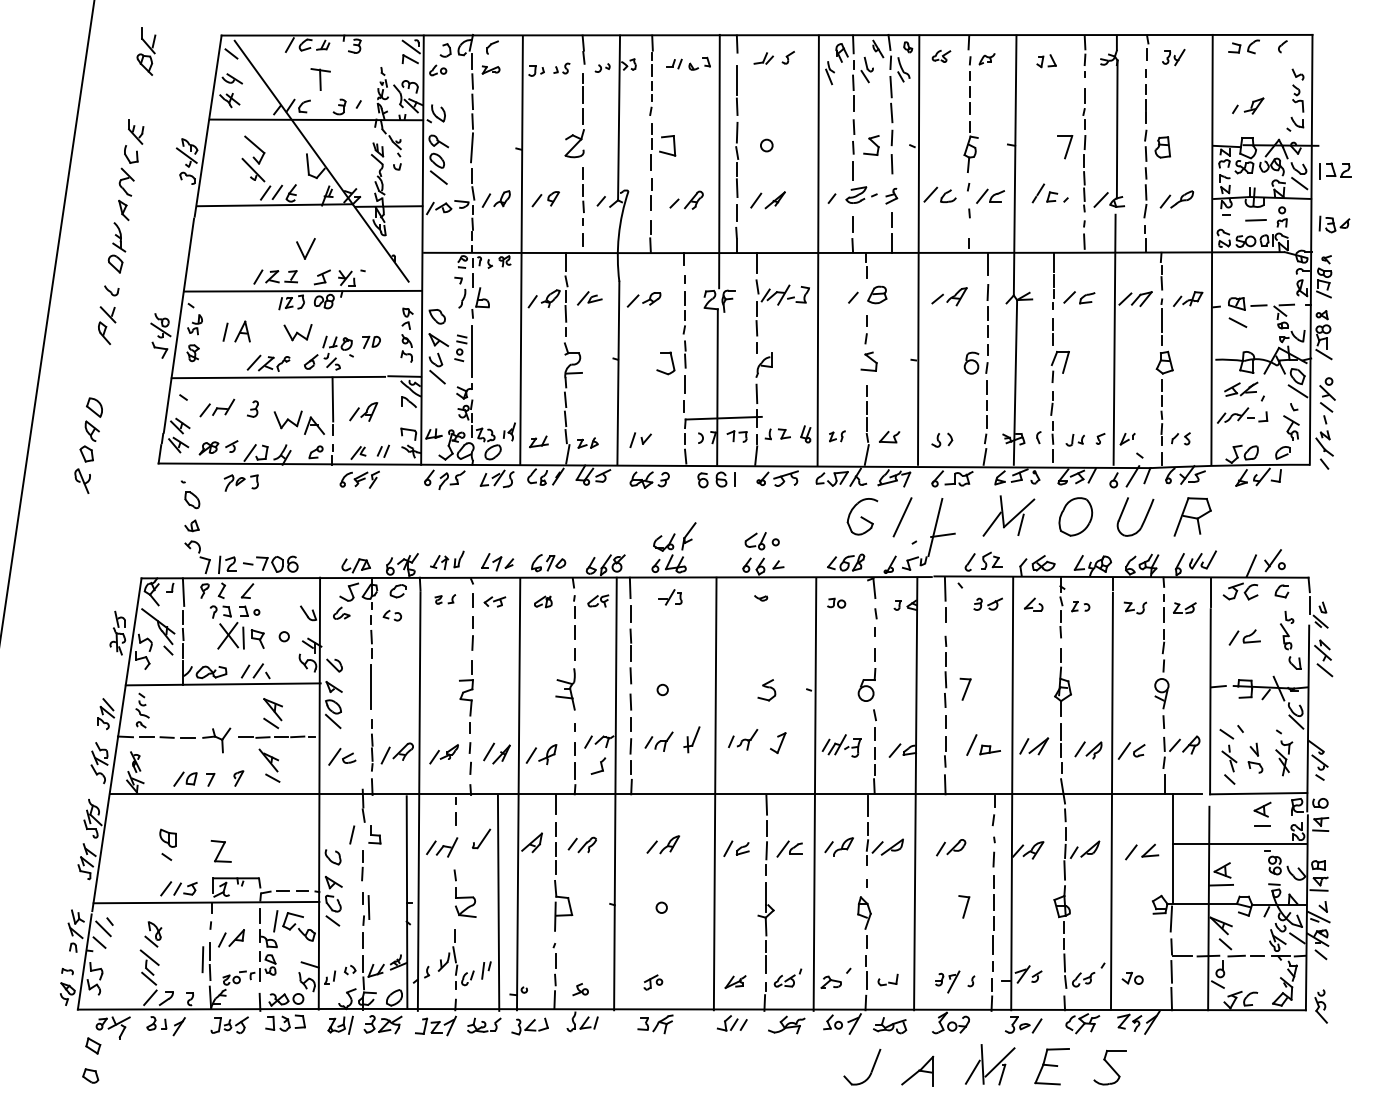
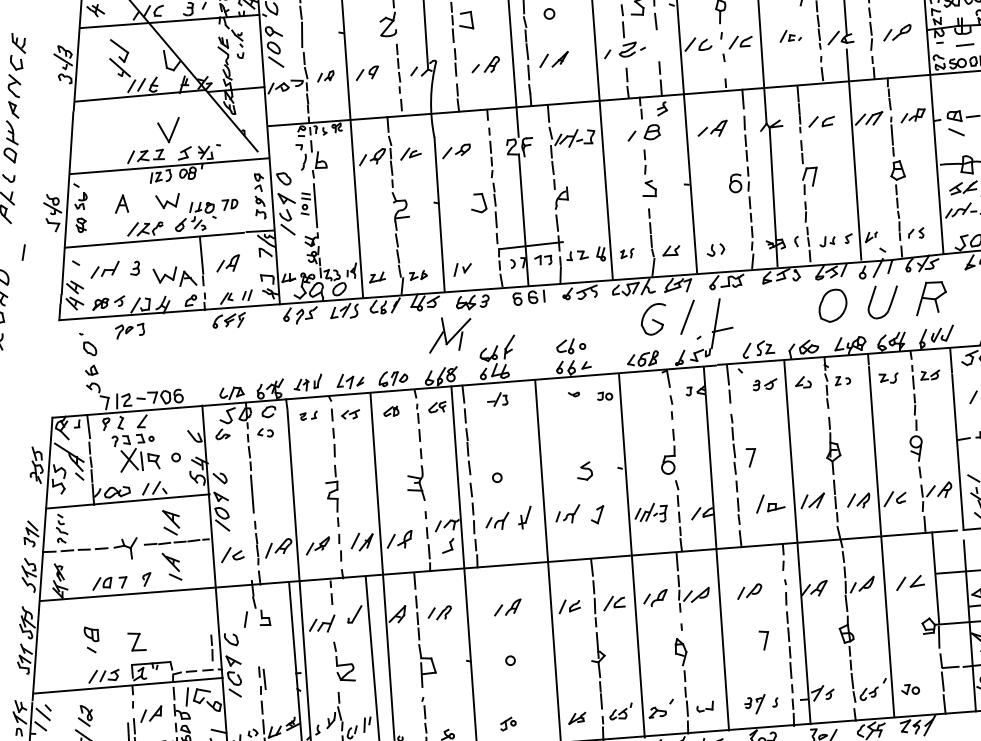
part: (1049, 193) -> (789, 35), size x0.7
part: (891, 195) -> (662, 108), moved
part: (495, 198) -> (325, 75), size x0.7
part: (305, 248) -> (168, 130), size x1.4
line: (225, 331) -> (23, 251), moved
part: (1008, 515) -> (449, 334), moved
part: (836, 602) -> (604, 395), moved
line: (362, 866) -> (212, 648), moved

